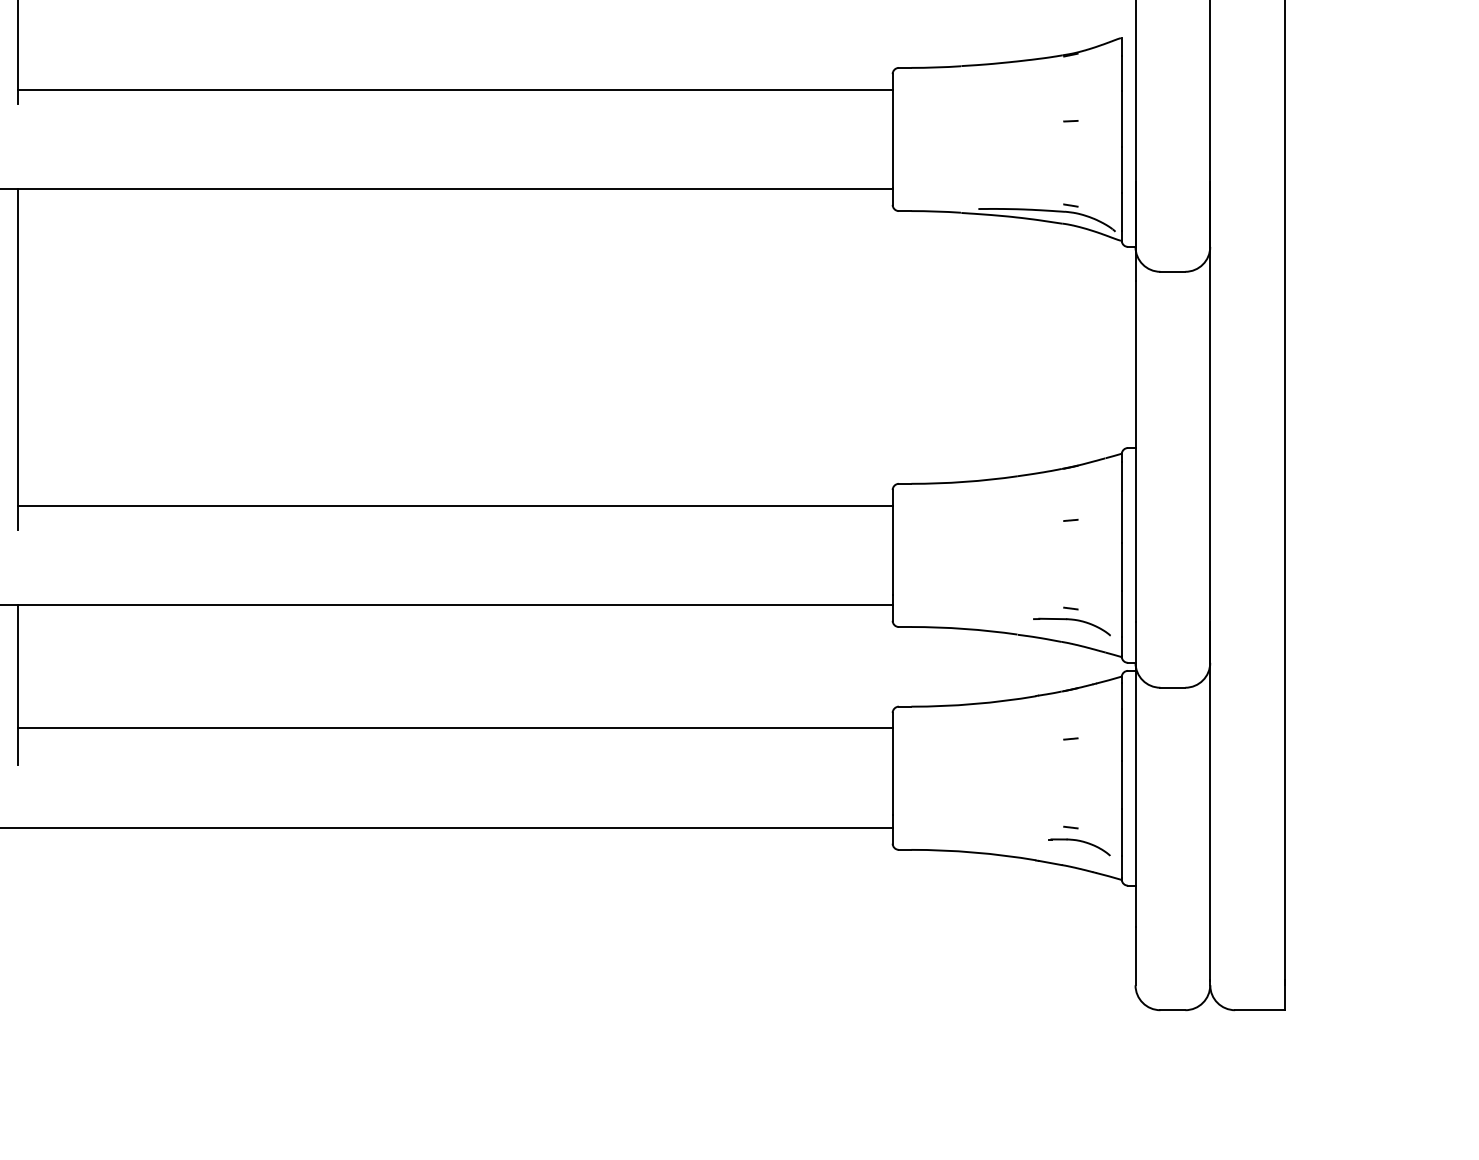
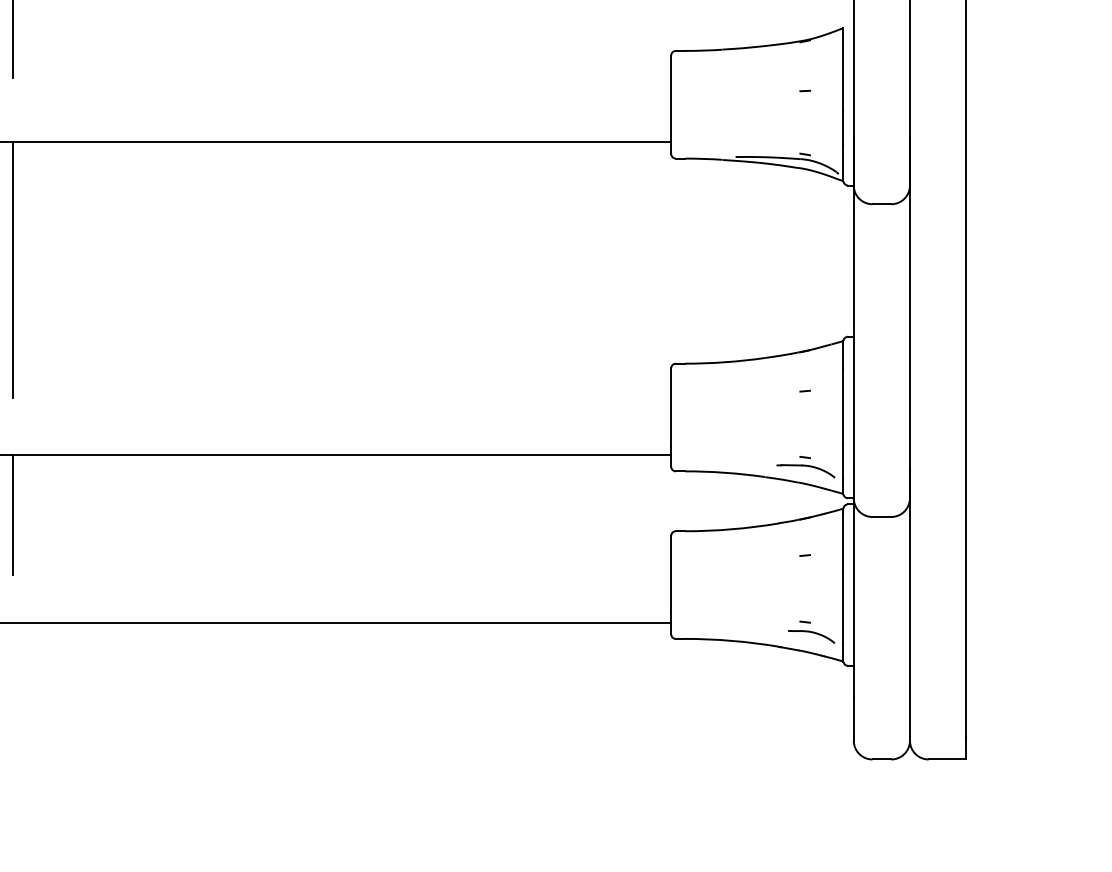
line: (455, 89) -> (342, 67), removed
line: (455, 506) -> (342, 380), removed
line: (455, 728) -> (342, 547), removed

